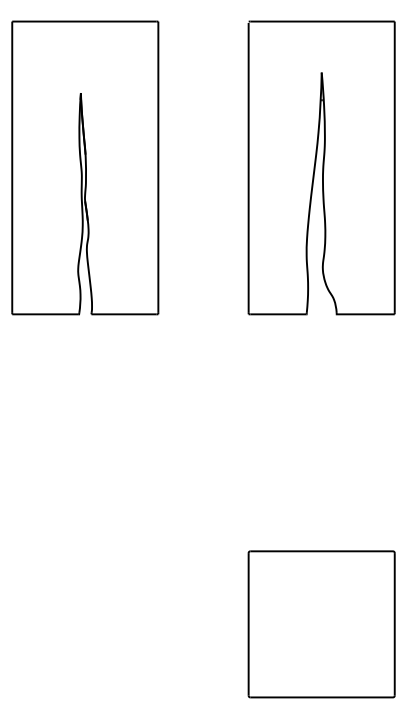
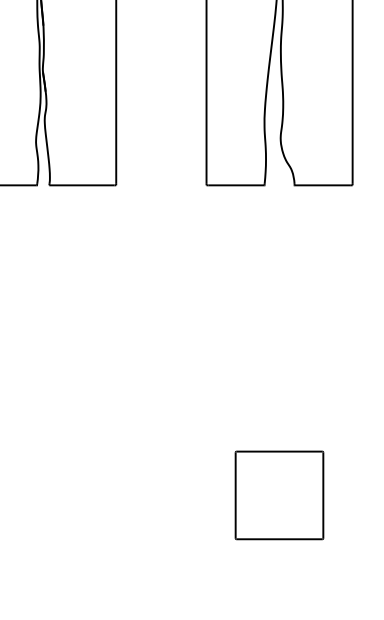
part: (321, 624) -> (279, 495), size x0.6

